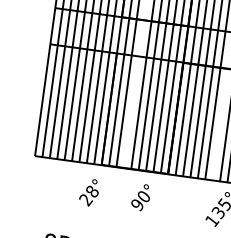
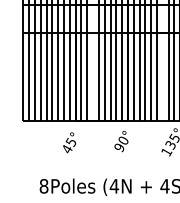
text: (88, 195) -> (68, 145), 28° -> 45°
text: (141, 197) -> (121, 141), moved

